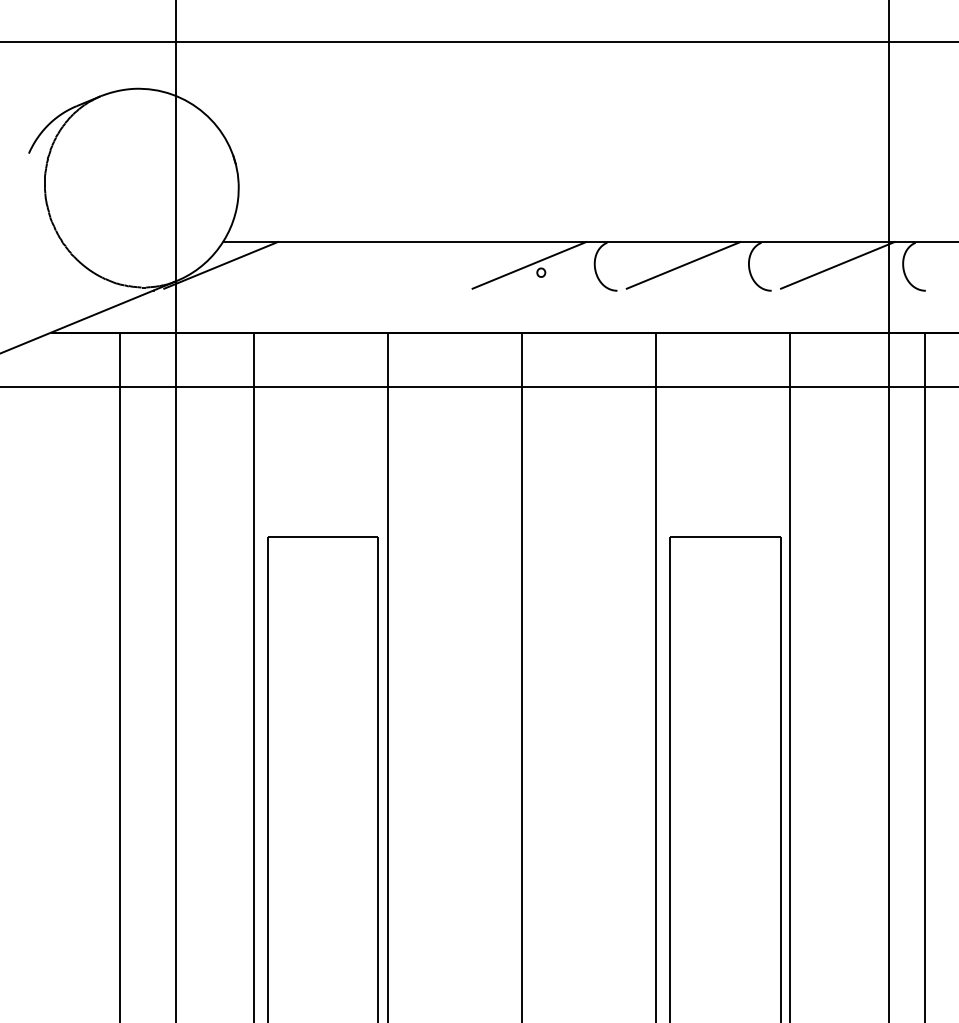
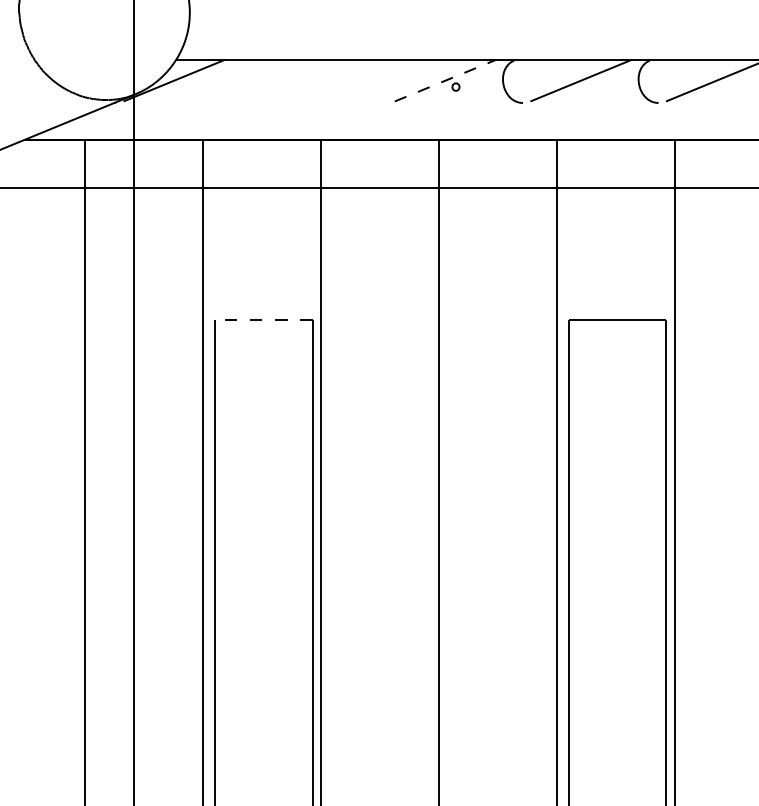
line: (529, 265) -> (445, 80), solid -> dashed
line: (322, 537) -> (263, 319), solid -> dashed

